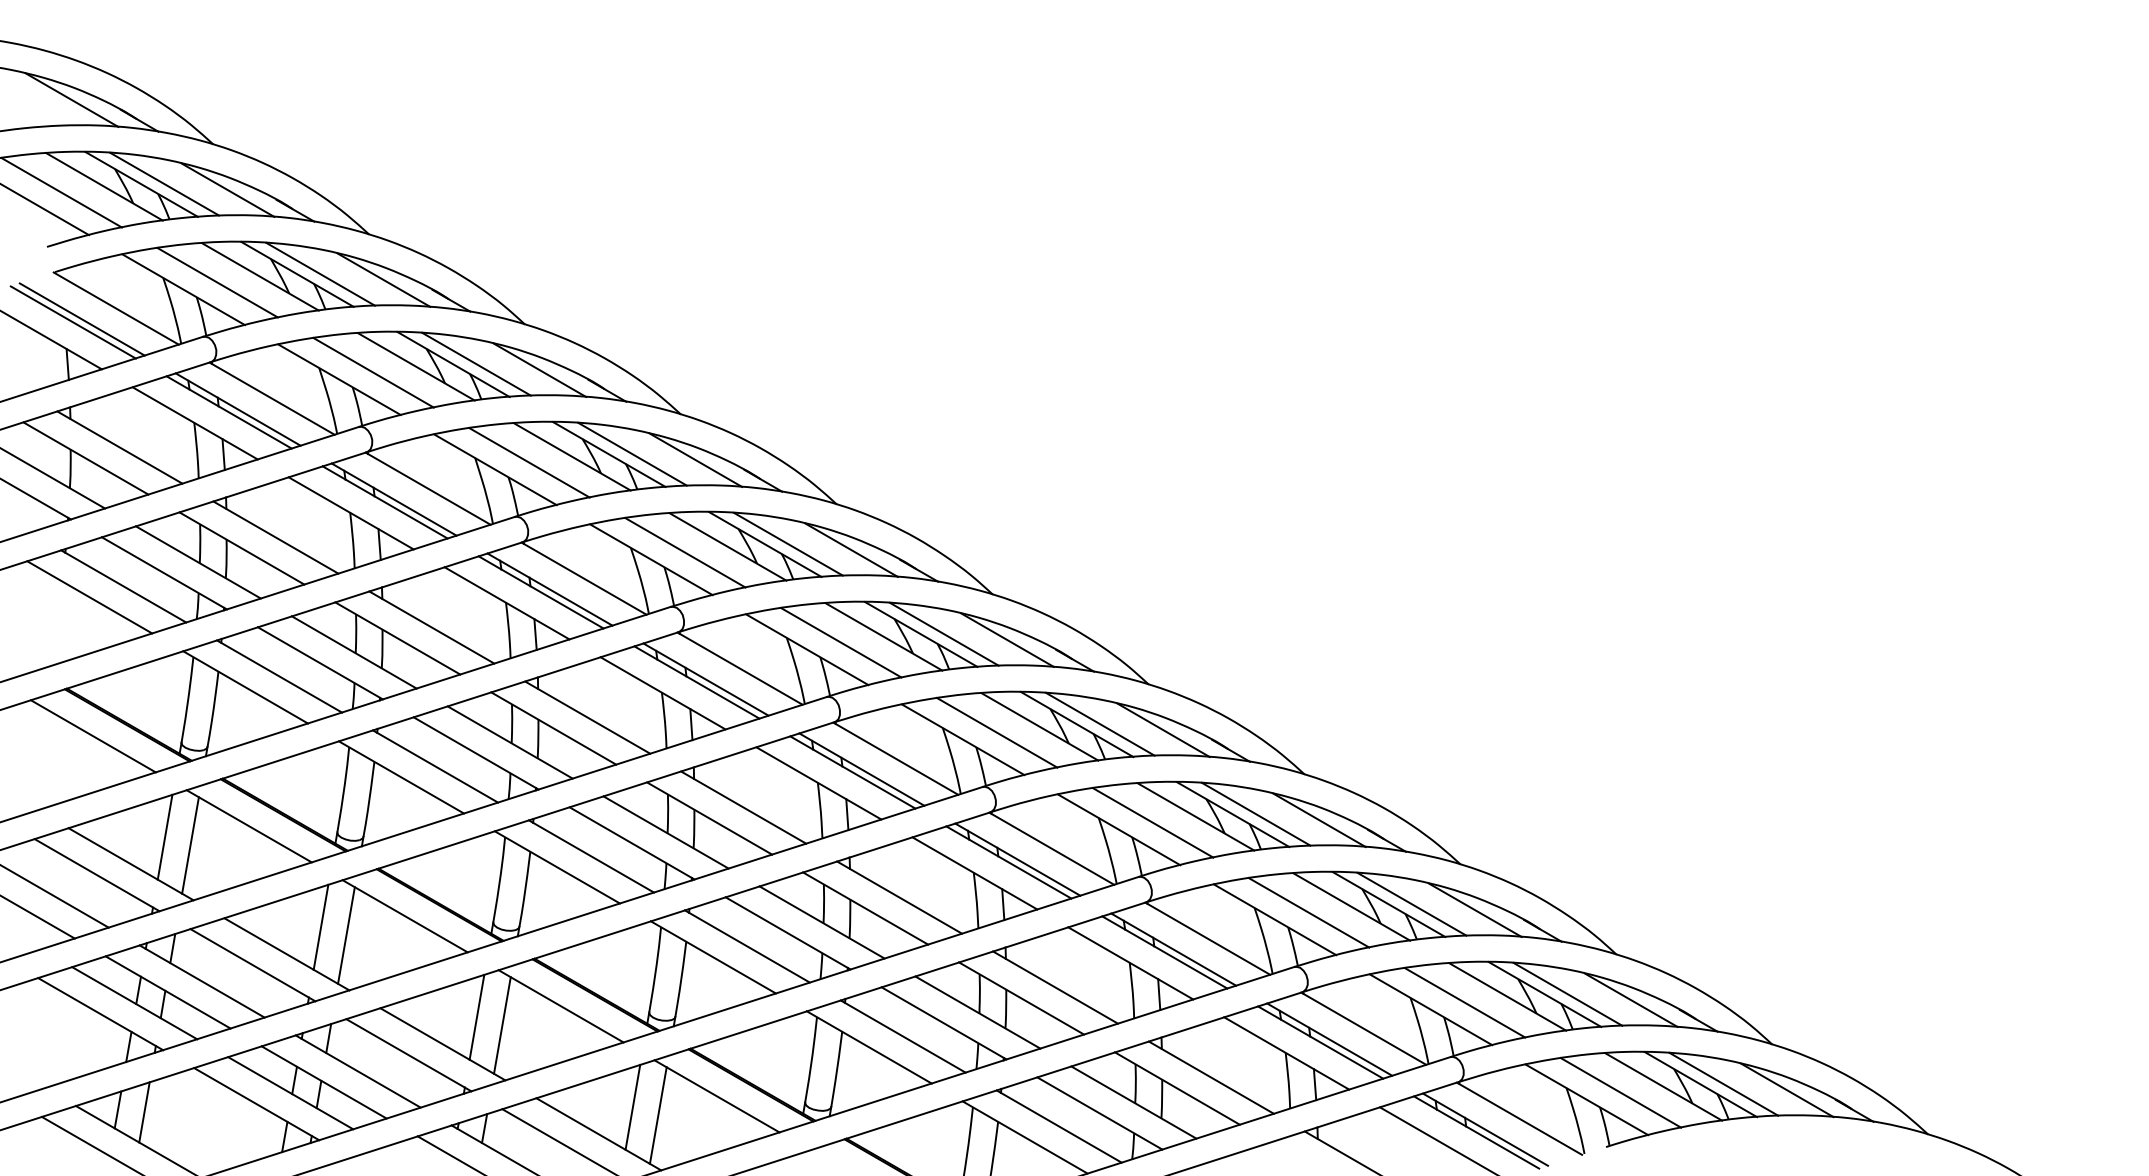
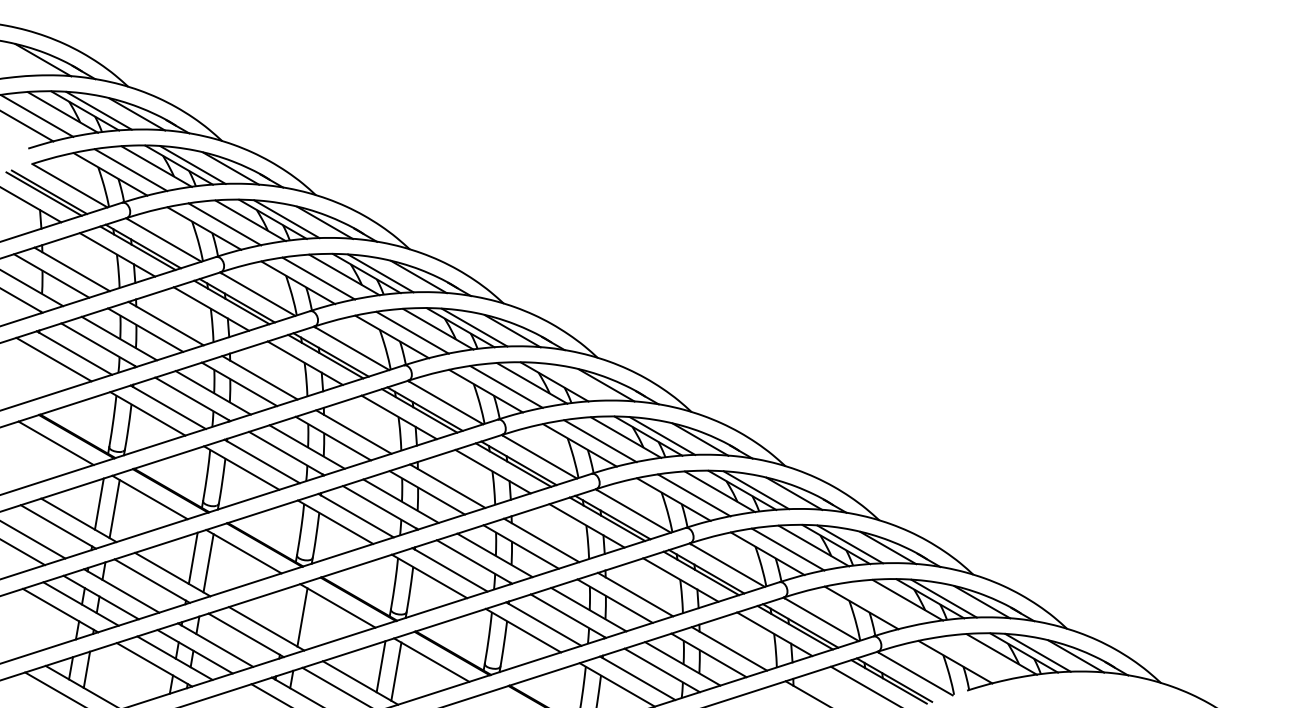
line: (944, 633) -> (568, 381), removed
line: (1463, 1002) -> (881, 603), removed
line: (475, 1017) -> (286, 612), removed
line: (1620, 1091) -> (975, 657), removed

